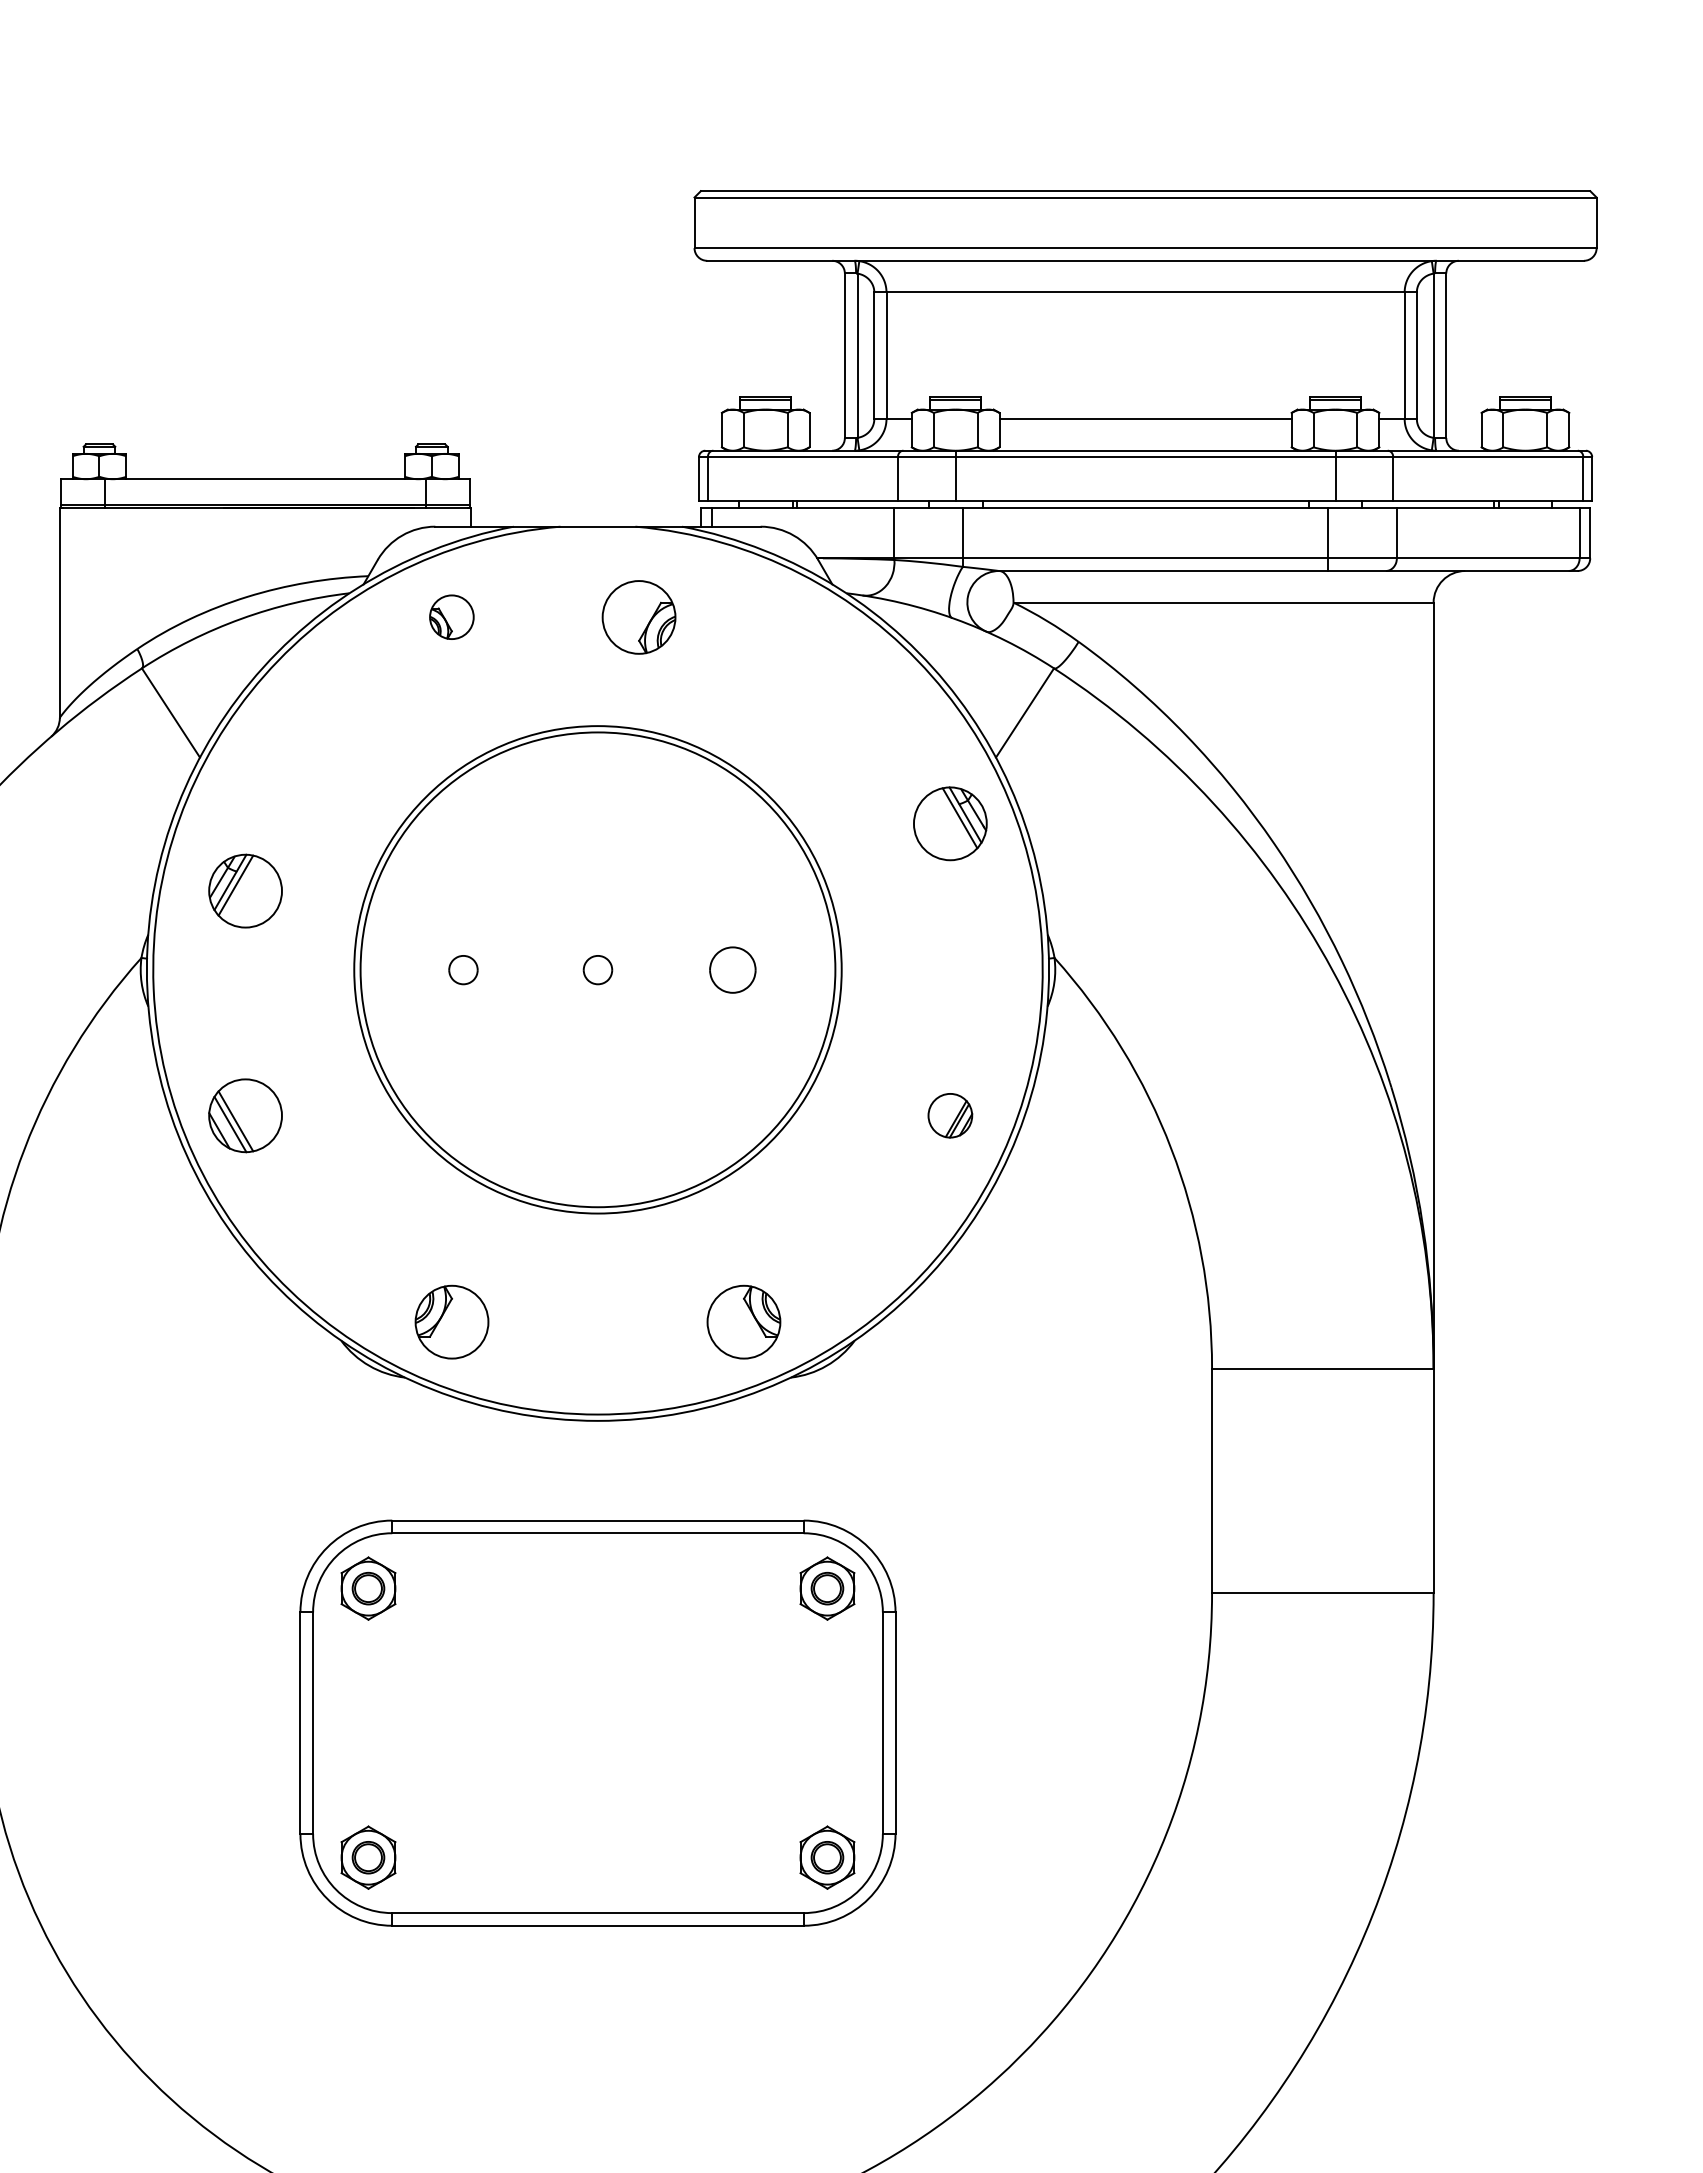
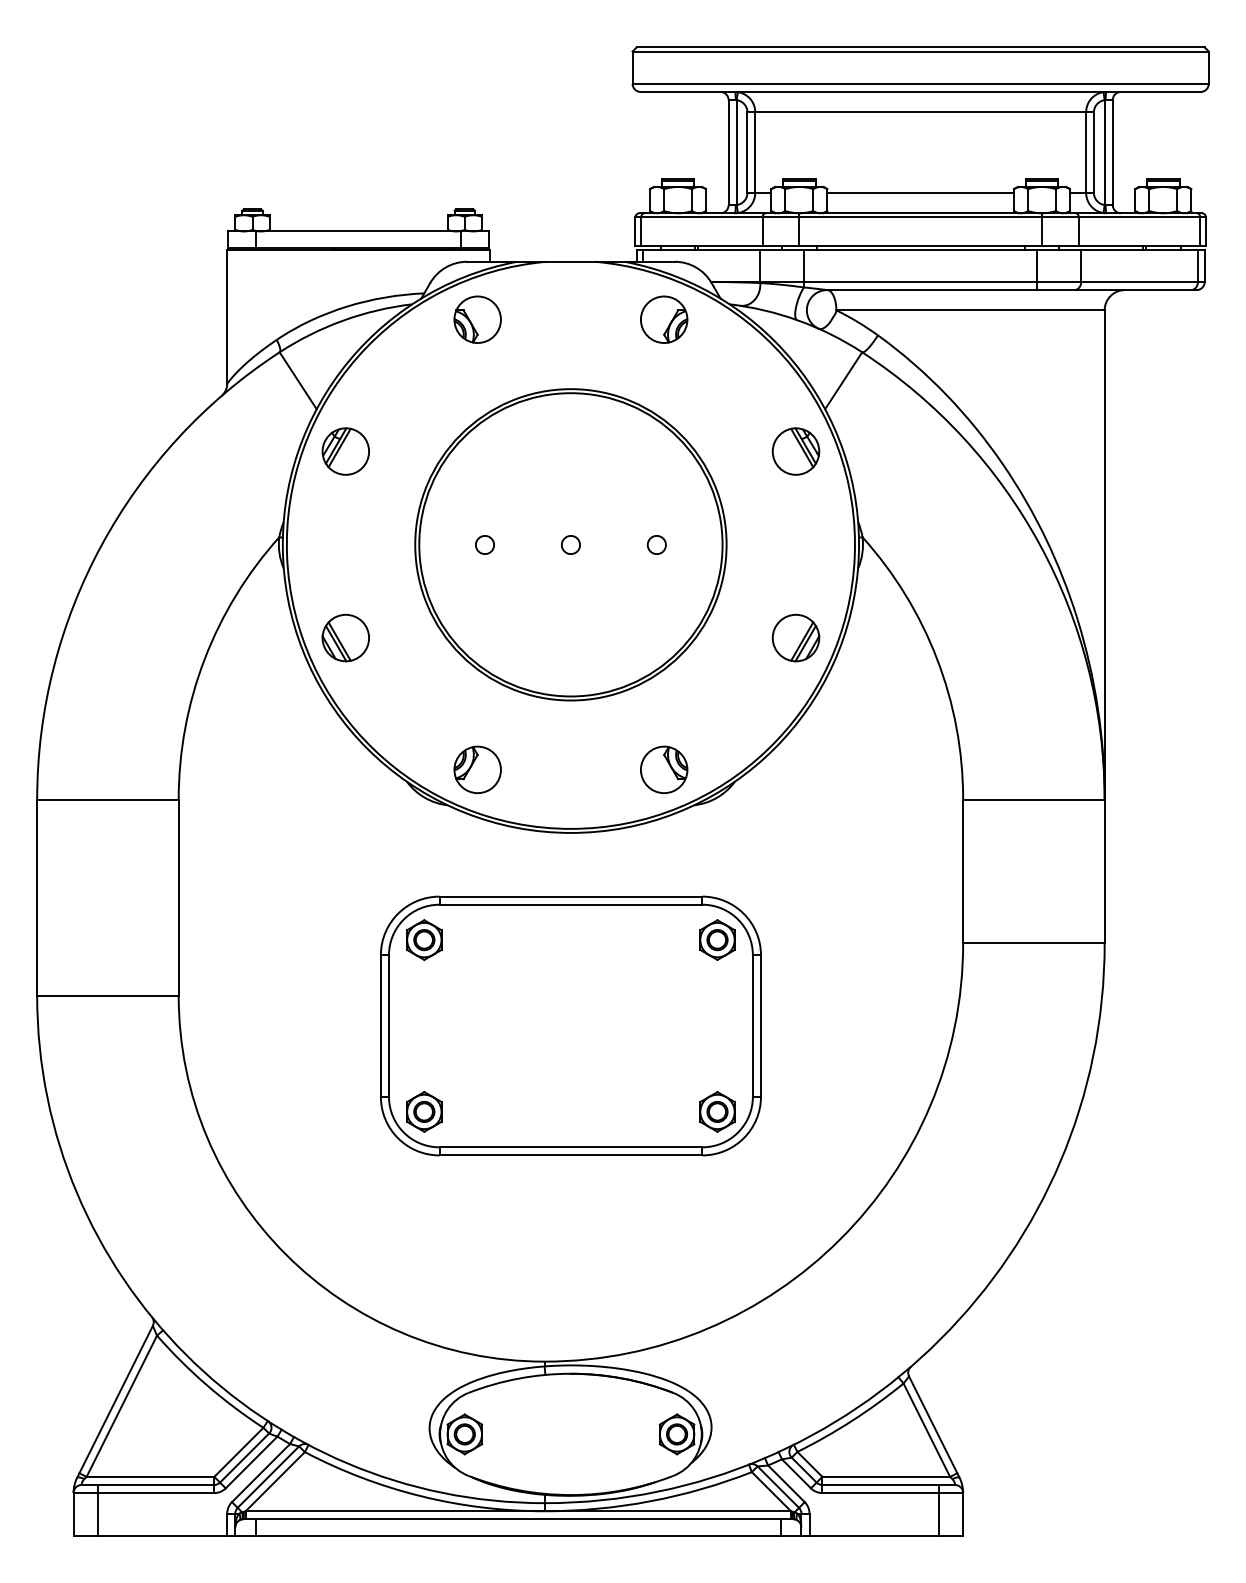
part: (451, 617) -> (477, 319), size x1.67
part: (639, 617) -> (664, 319), moved
part: (245, 891) -> (345, 451), moved
part: (731, 969) -> (656, 544), size x0.62
part: (949, 1114) -> (795, 637), size x1.67

